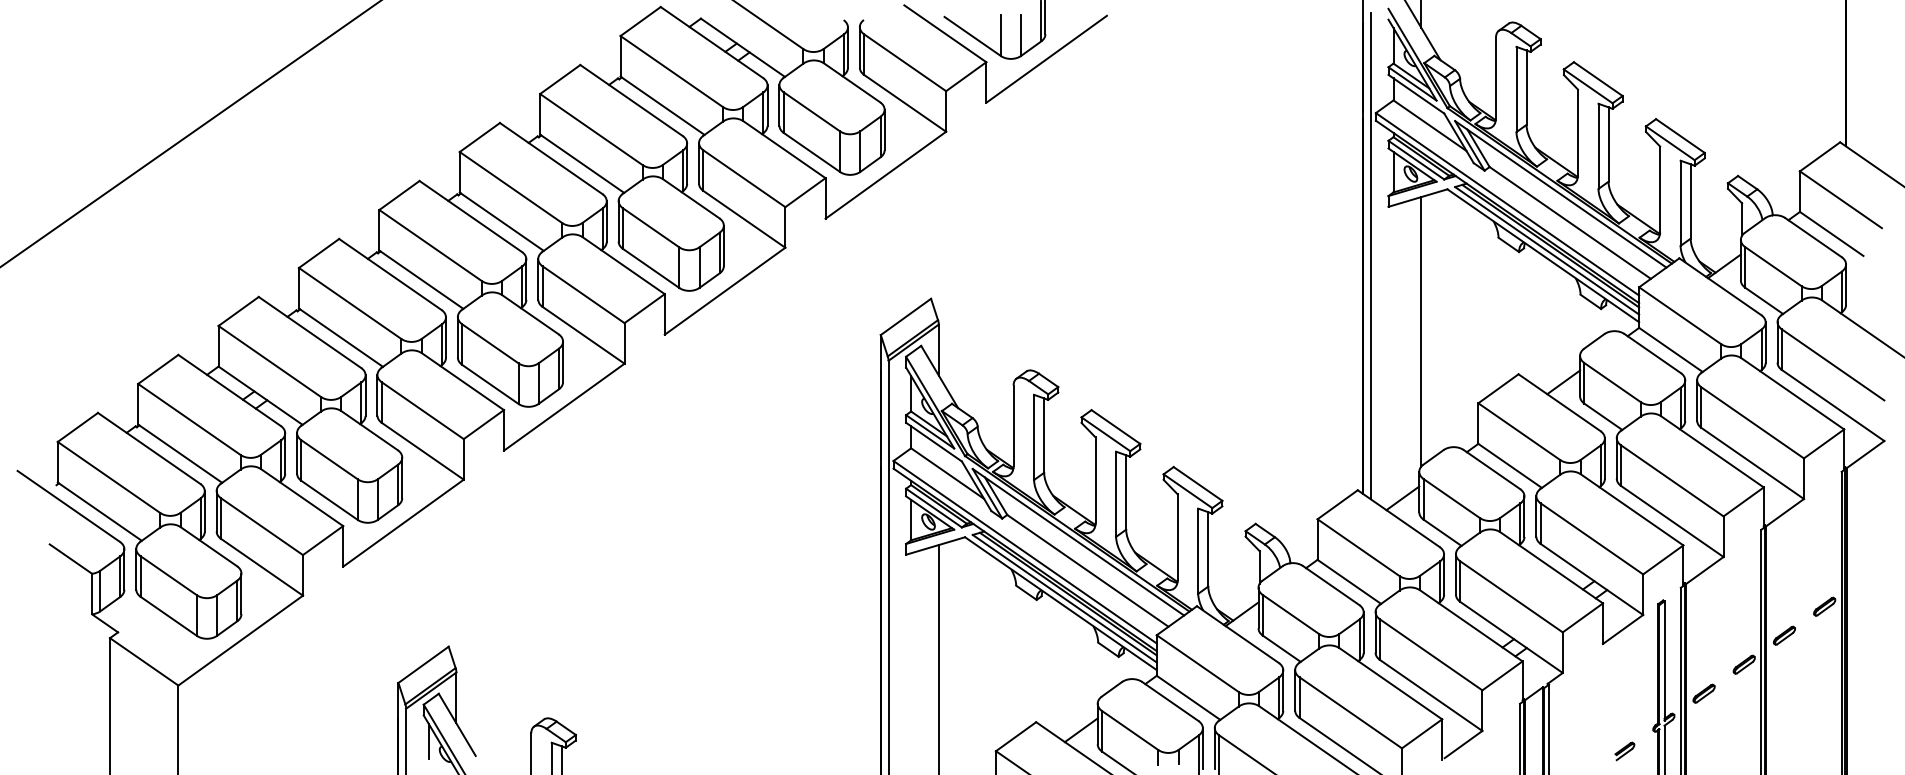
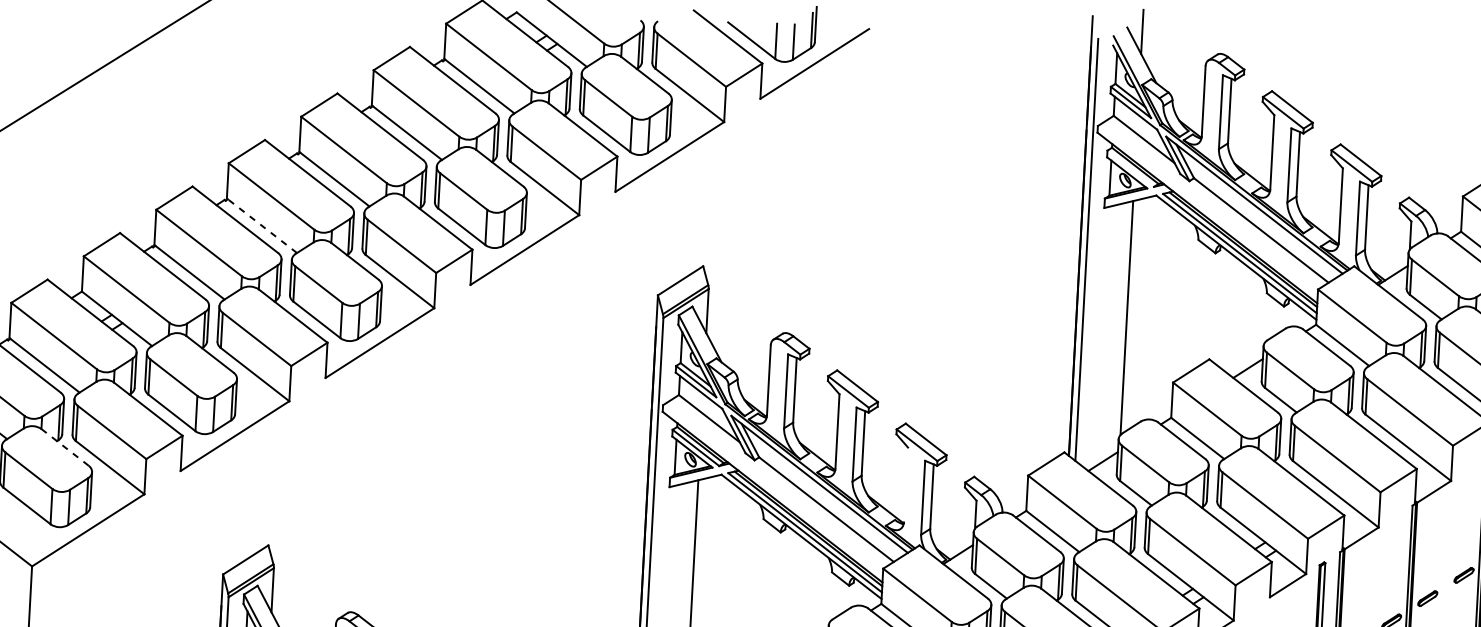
line: (1416, 159) -> (1130, 168), removed
line: (1507, 204) -> (1207, 211), removed
line: (420, 279) -> (261, 225), solid -> dashed
line: (1177, 536) -> (905, 484), removed
line: (208, 546) -> (64, 447), solid -> dashed
line: (1024, 552) -> (772, 490), removed

